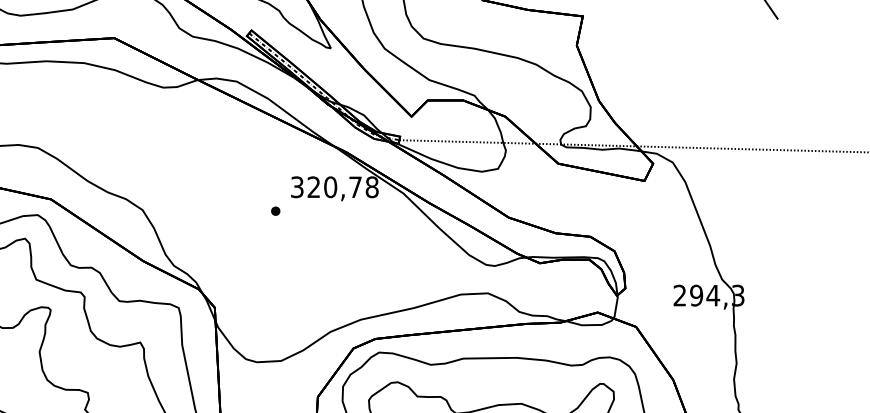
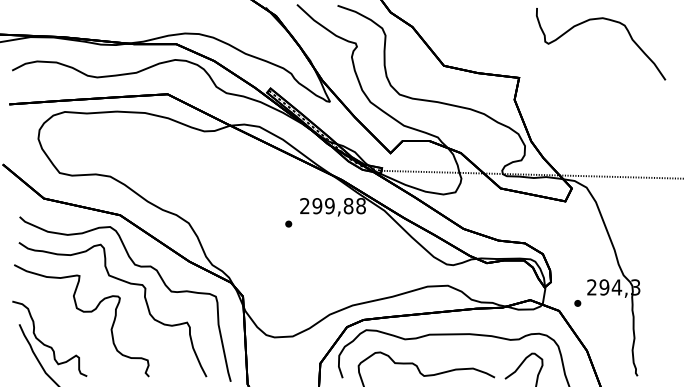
text: (326, 187) -> (326, 206), 320,78 -> 299,88
part: (660, 317) -> (577, 303), added

